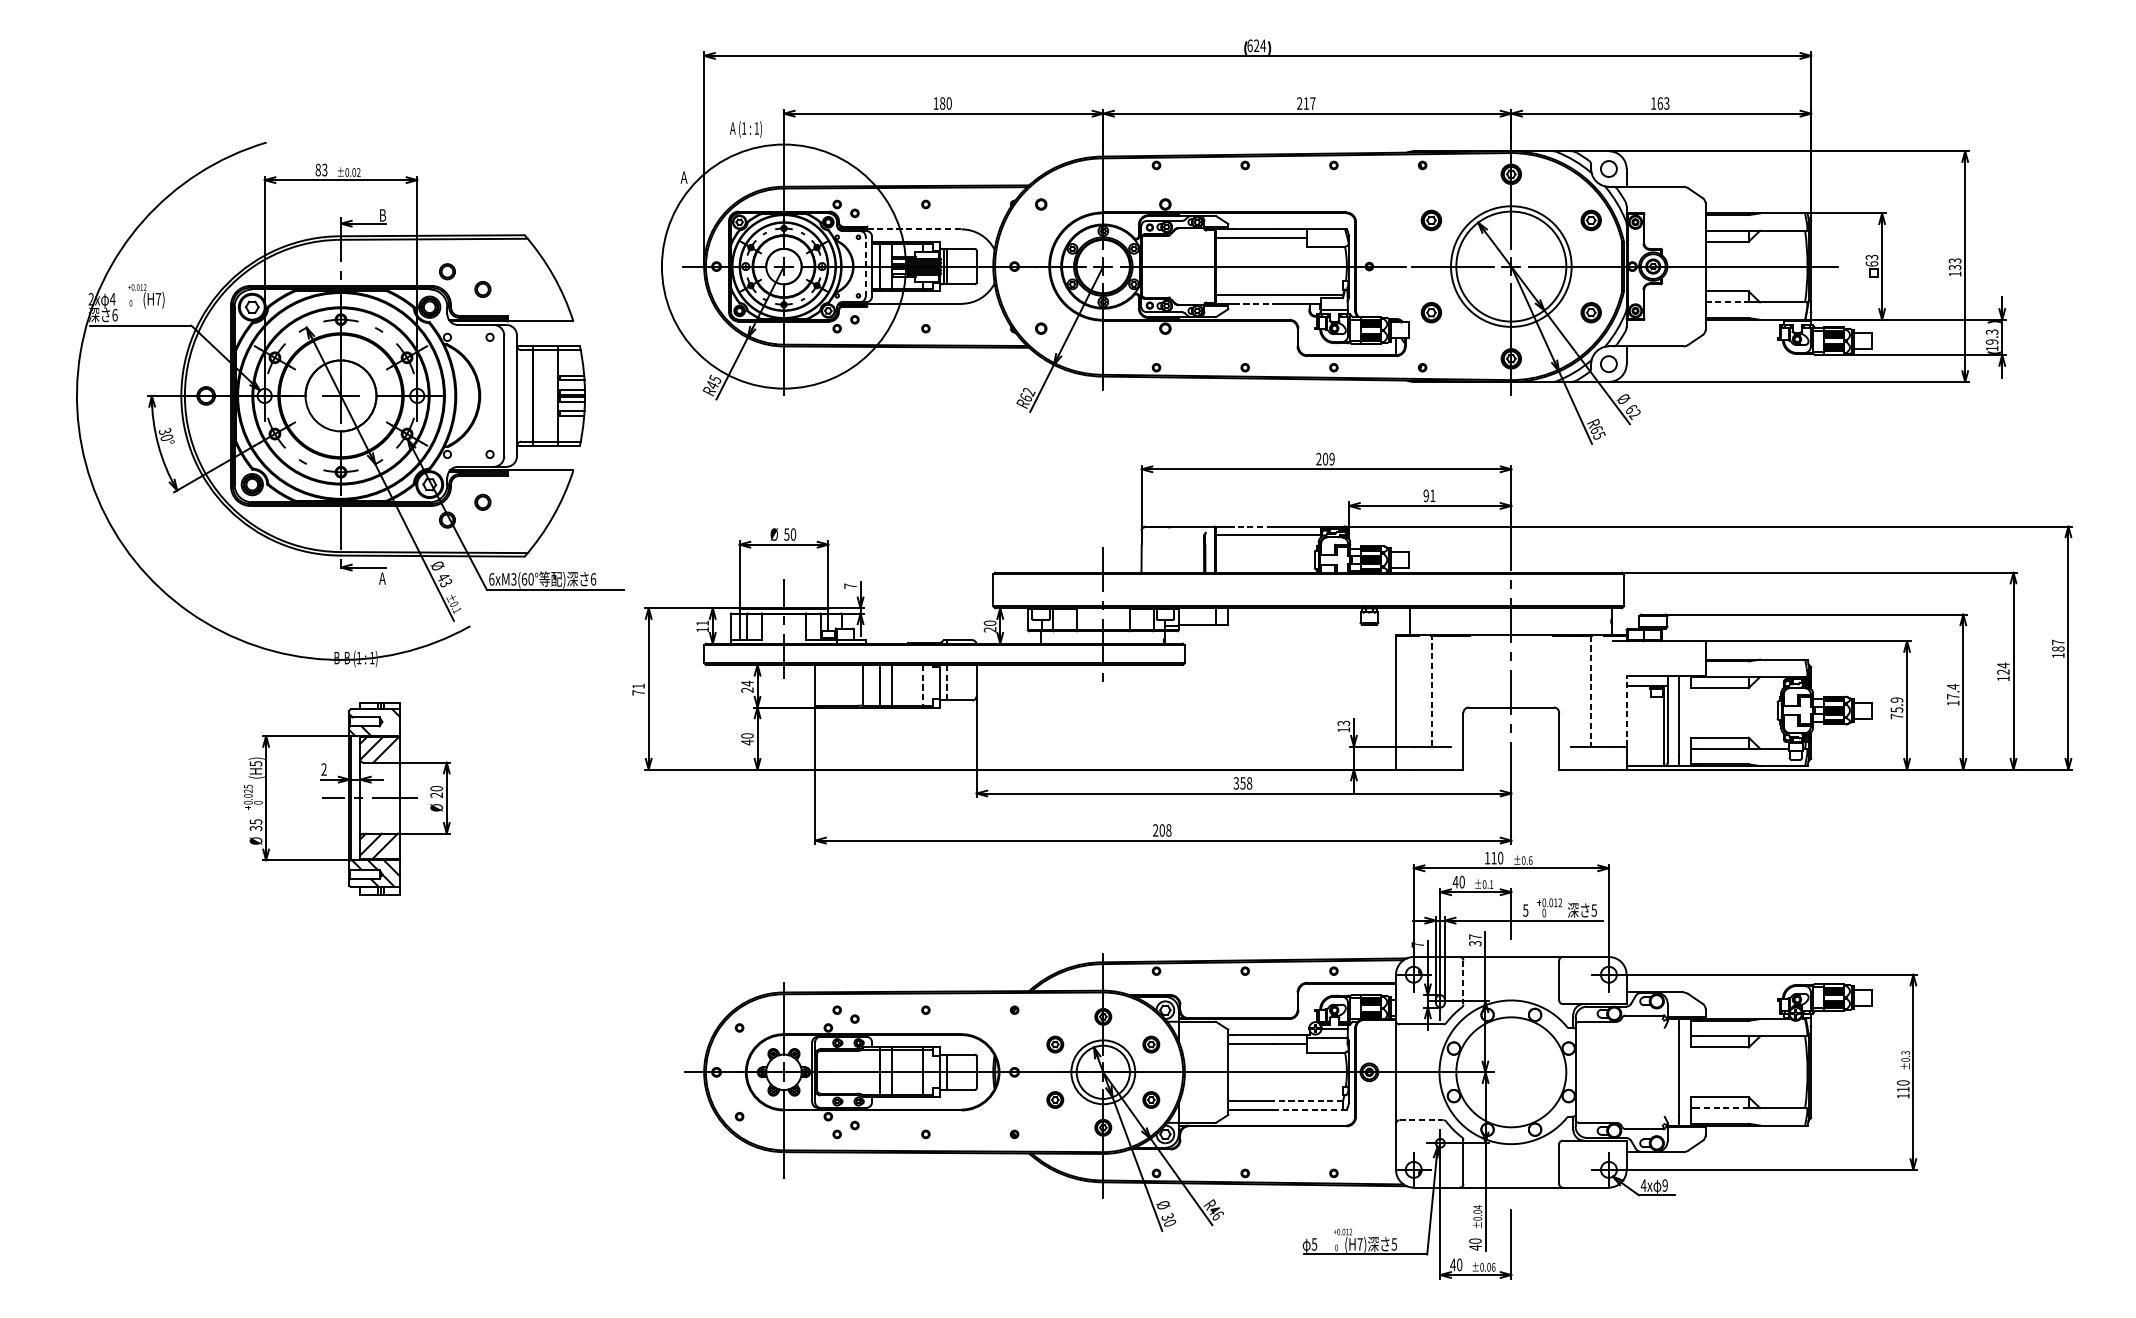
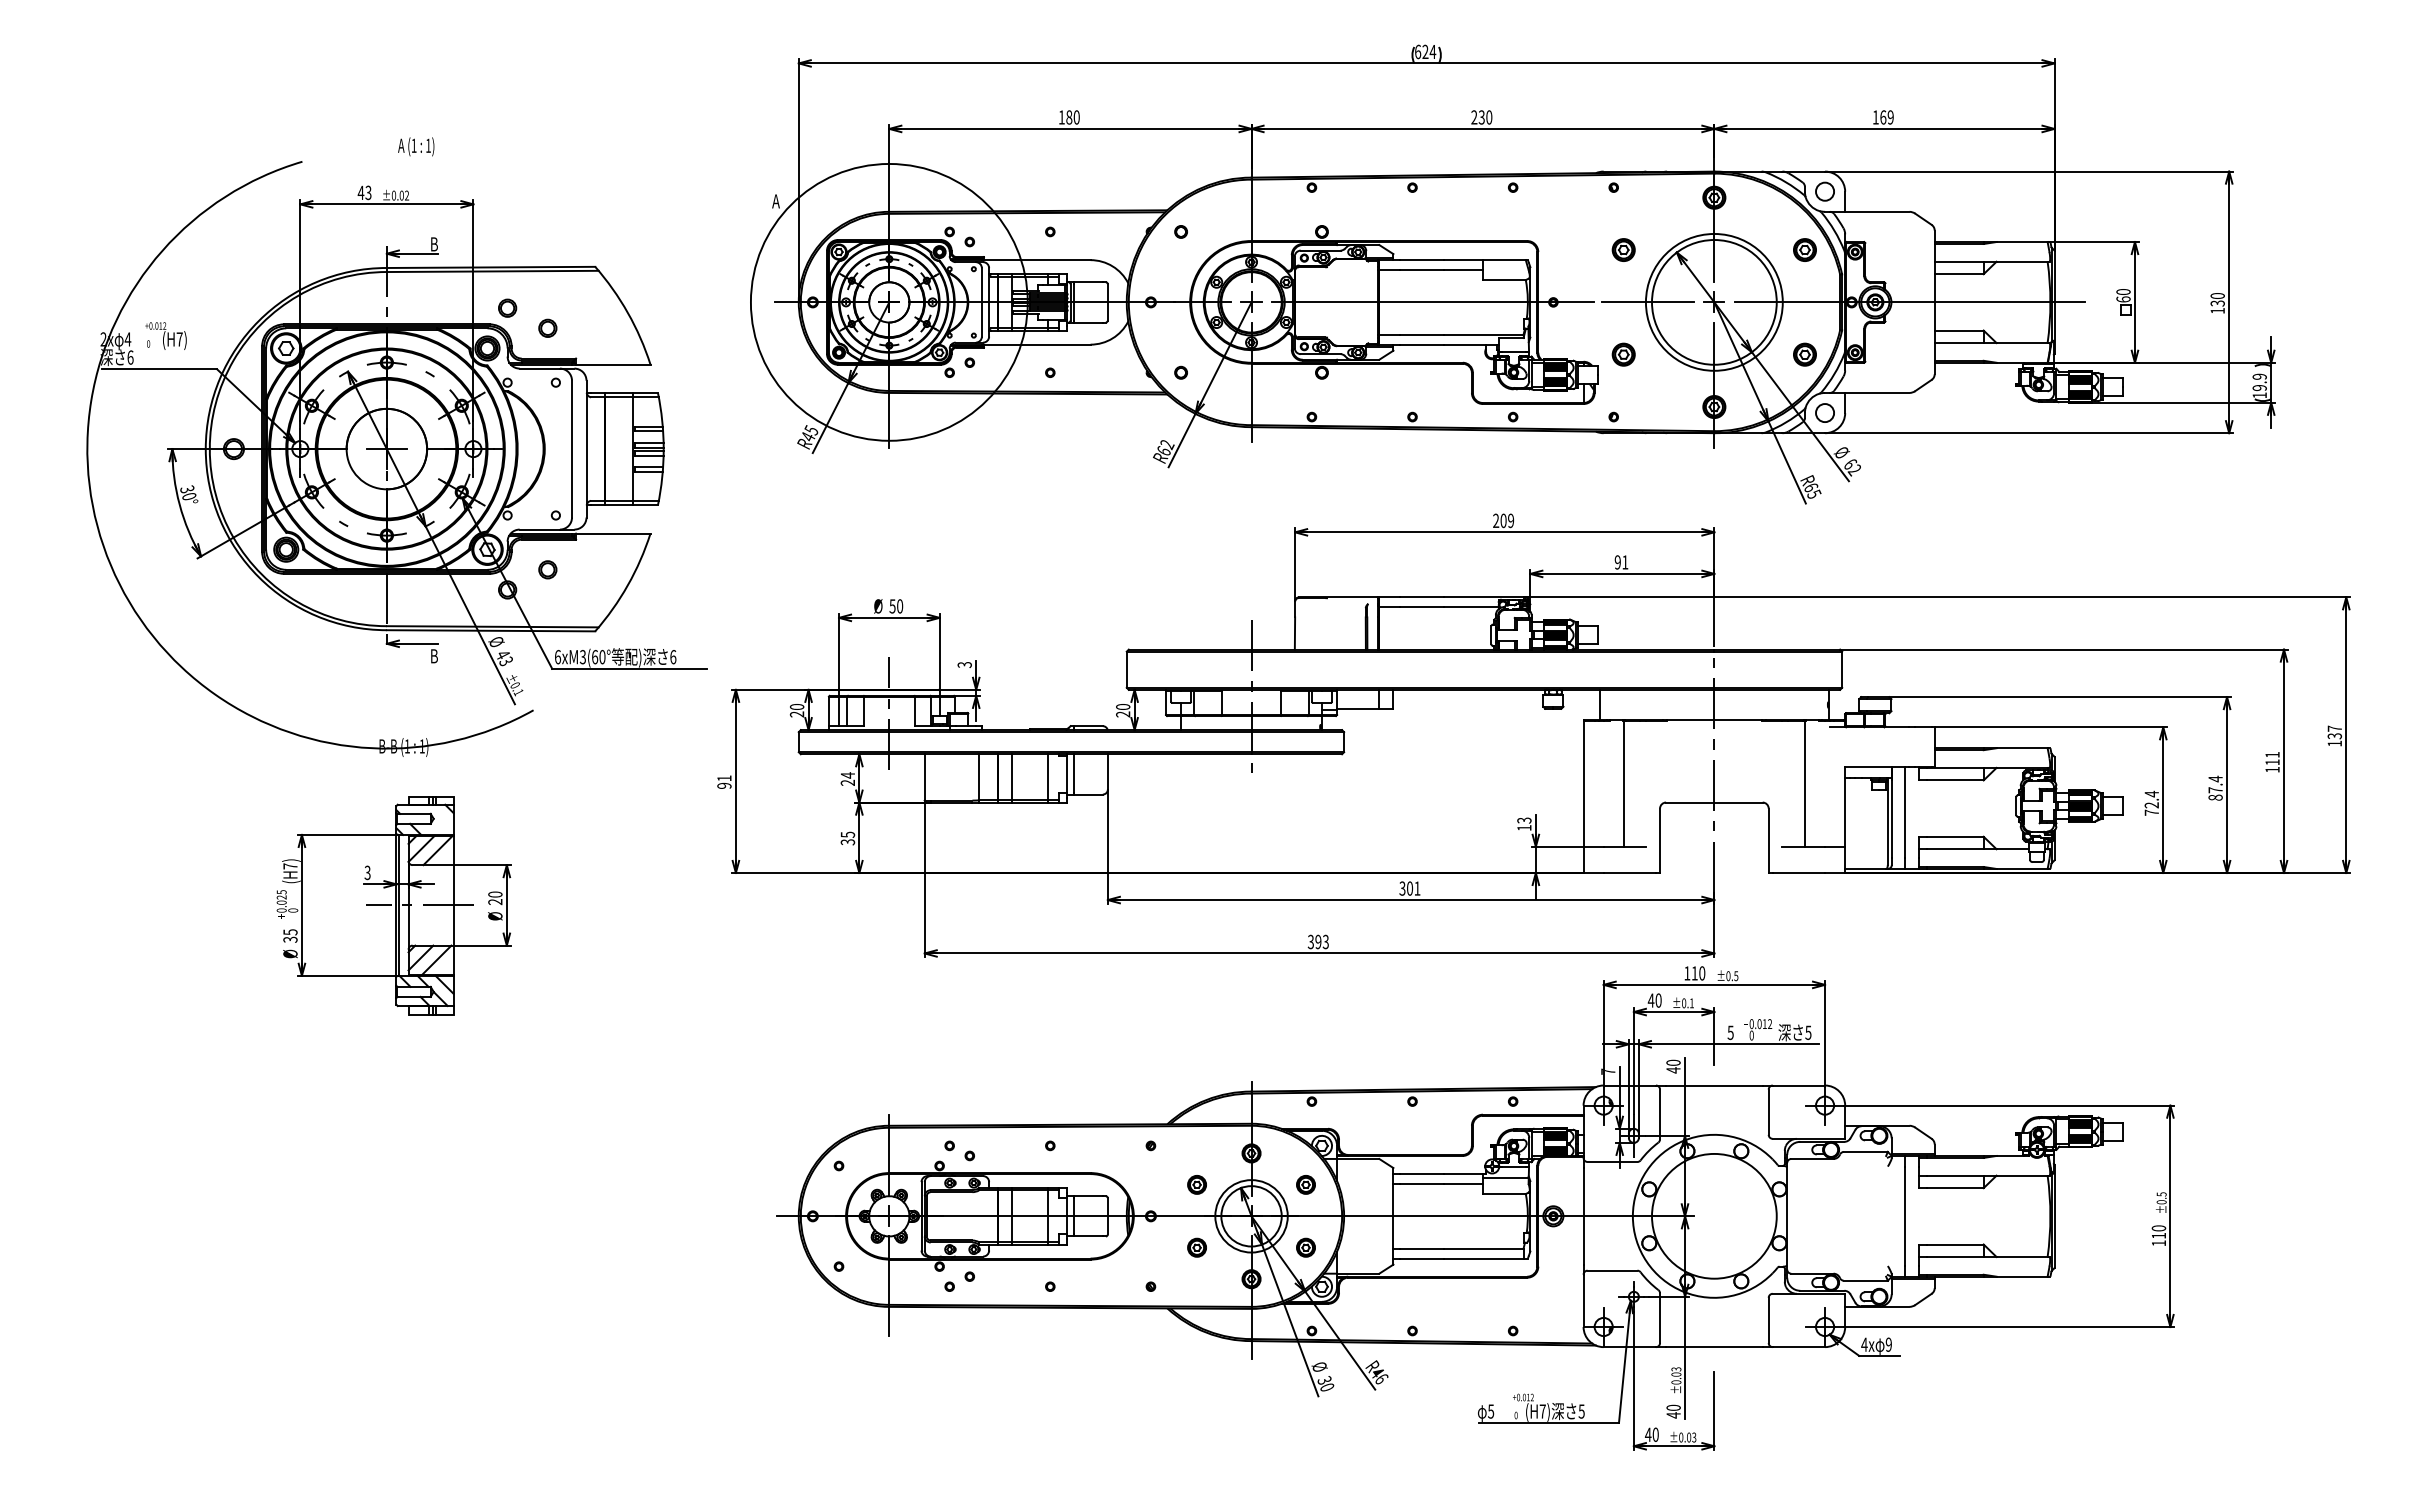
text: (1309, 103) -> (1485, 117), 217 -> 230
text: (1666, 103) -> (1890, 117), 163 -> 169
text: (746, 129) -> (416, 146), moved
text: (317, 169) -> (360, 192), 83 -> 43
line: (914, 229) -> (1037, 260), dashed -> solid
text: (1872, 257) -> (2123, 292), 63 -> 60
text: (1954, 261) -> (2217, 296), 133 -> 130
line: (865, 265) -> (981, 301), dashed -> solid
line: (1727, 302) -> (1959, 343), dashed -> solid
line: (1254, 303) -> (1422, 344), dashed -> solid
text: (1991, 331) -> (2259, 376), 19.3 -> 19.9
line: (1253, 526) -> (1421, 597), dashed -> solid
text: (382, 578) -> (433, 656), A -> B
text: (850, 585) -> (964, 664), 7 -> 3
text: (702, 626) -> (796, 710), 11 -> 20
text: (2058, 649) -> (2334, 736), 187 -> 137
text: (2003, 668) -> (2272, 758), 124 -> 111
line: (946, 681) -> (1073, 773), dashed -> solid
line: (923, 685) -> (1047, 777), dashed -> solid
line: (1431, 690) -> (1623, 783), dashed -> solid
line: (1590, 690) -> (1804, 783), dashed -> solid
text: (638, 692) -> (724, 785), 71 -> 91
text: (1953, 703) -> (2215, 797), 17.4 -> 87.4
text: (1896, 704) -> (2151, 799), 75.9 -> 72.4
line: (1626, 711) -> (1845, 807), dashed -> solid
text: (747, 739) -> (847, 838), 40 -> 35
text: (256, 763) -> (290, 866), (H5) -> (H7)
text: (323, 770) -> (367, 873), 2 -> 3
text: (1246, 783) -> (1413, 888), 358 -> 301
text: (1161, 830) -> (1317, 942), 208 -> 393
text: (1530, 860) -> (1736, 976), ±0.6 -> ±0.5
text: (1475, 940) -> (1673, 1066), 37 -> 40
line: (1463, 982) -> (1660, 1114), dashed -> solid
text: (1904, 1053) -> (2160, 1194), ±0.3 -> ±0.5
line: (1307, 1100) -> (1483, 1248), dashed -> solid
line: (1723, 1107) -> (1954, 1256), dashed -> solid
line: (1307, 1109) -> (1483, 1258), dashed -> solid
line: (1421, 1120) -> (1612, 1270), dashed -> solid
text: (1477, 1207) -> (1676, 1369), ±0.04 -> ±0.03
text: (1493, 1267) -> (1694, 1437), ±0.06 -> ±0.03

